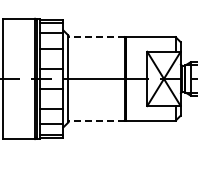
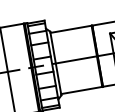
line: (96, 37) -> (71, 29), dashed -> solid
line: (96, 120) -> (81, 90), dashed -> solid

